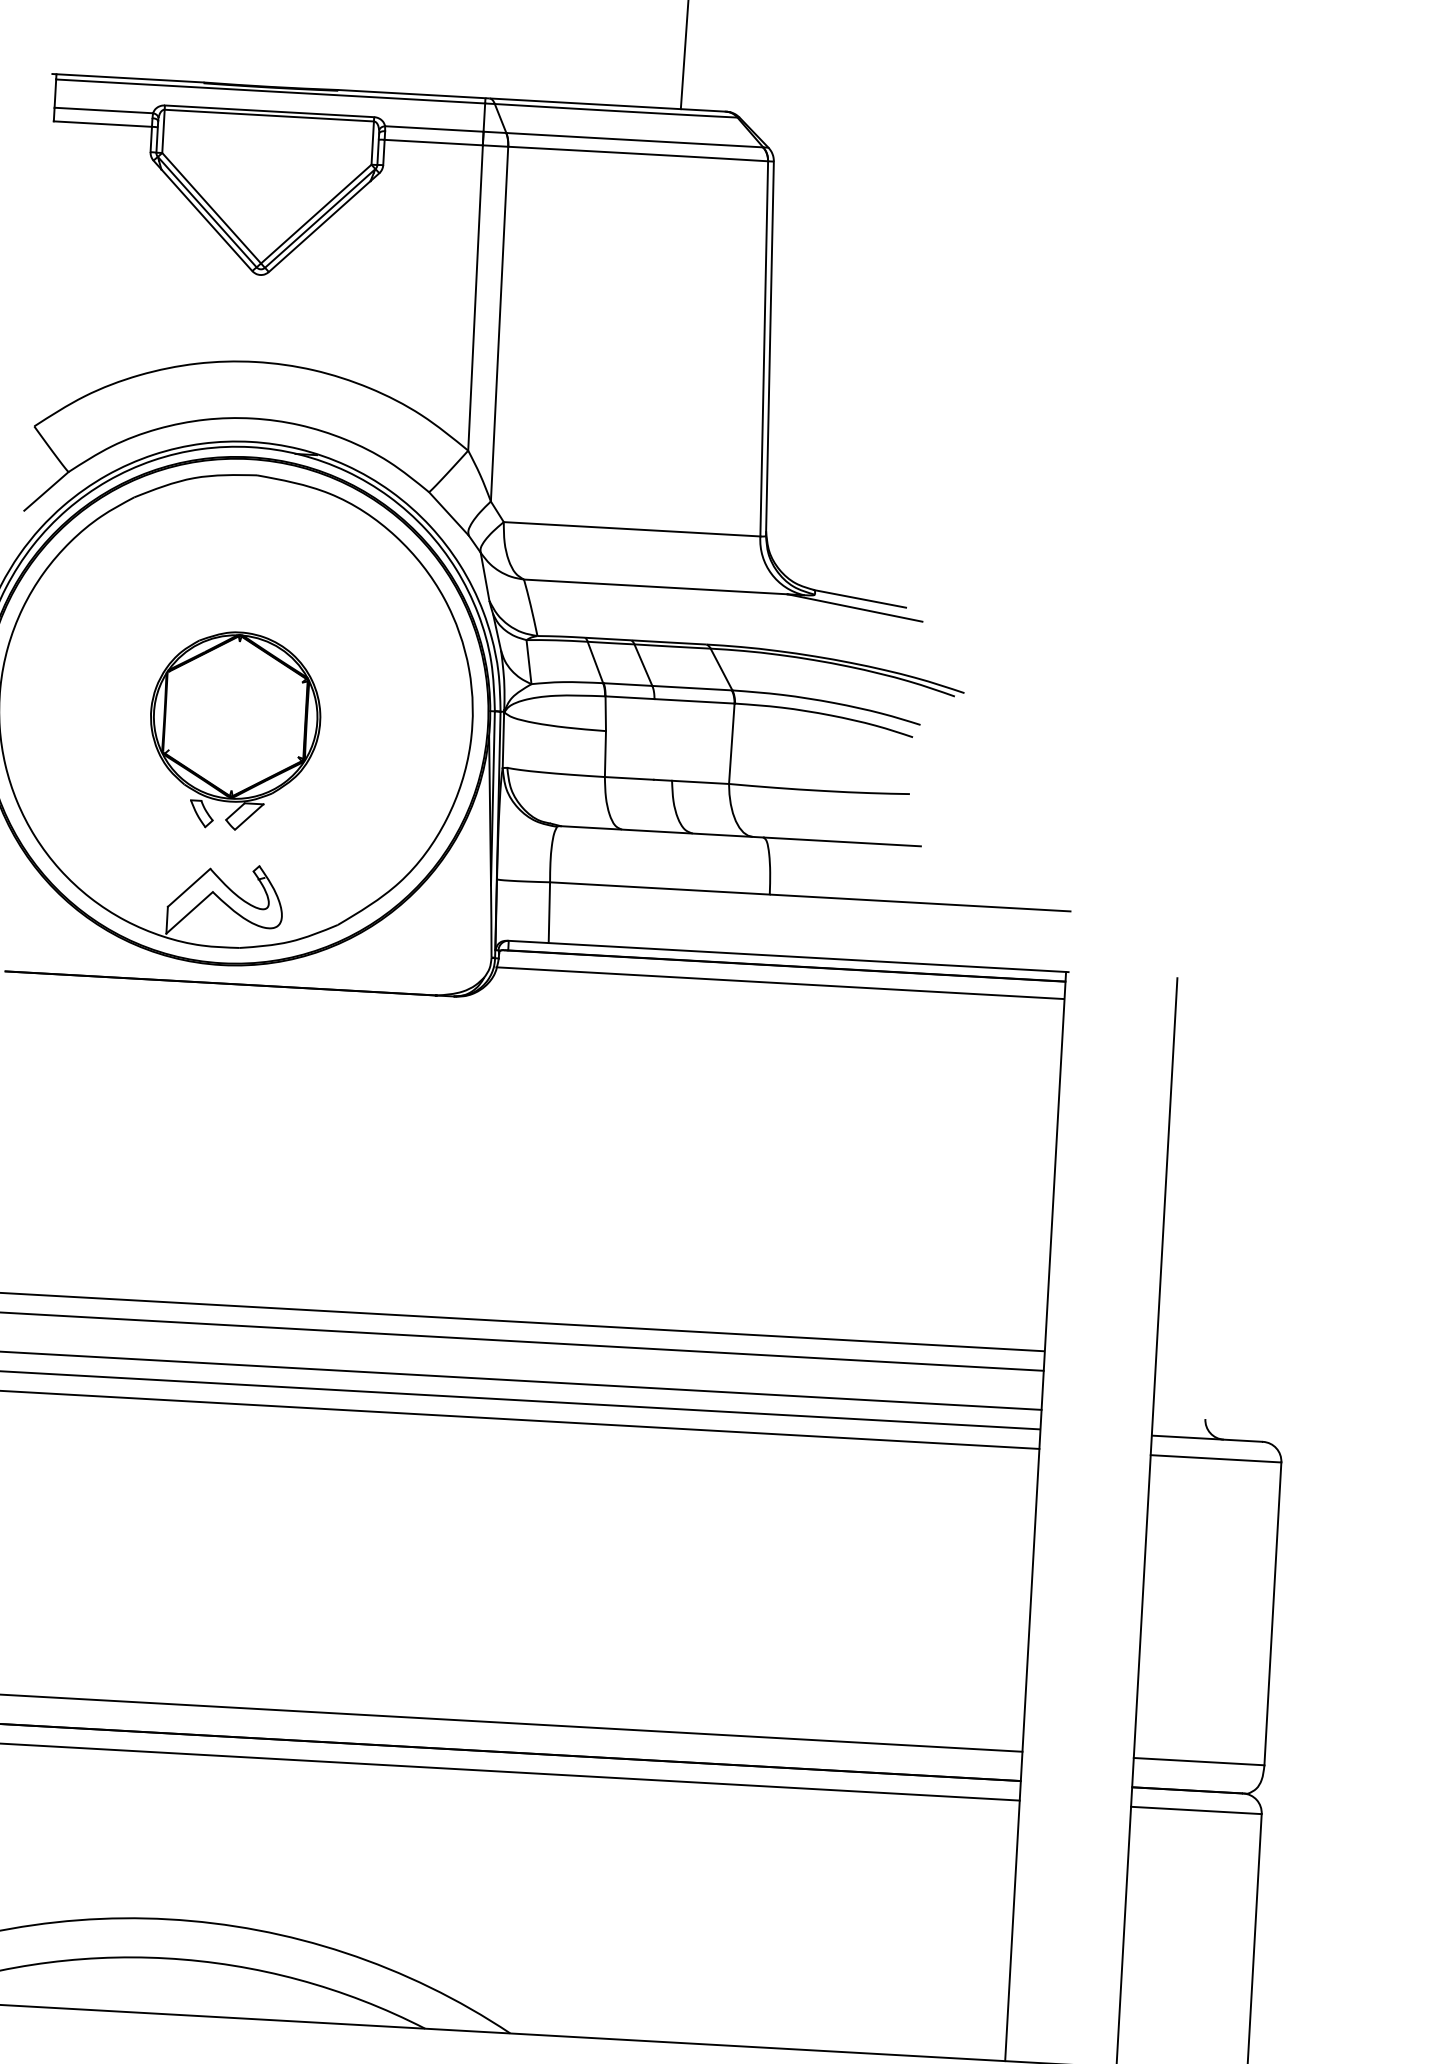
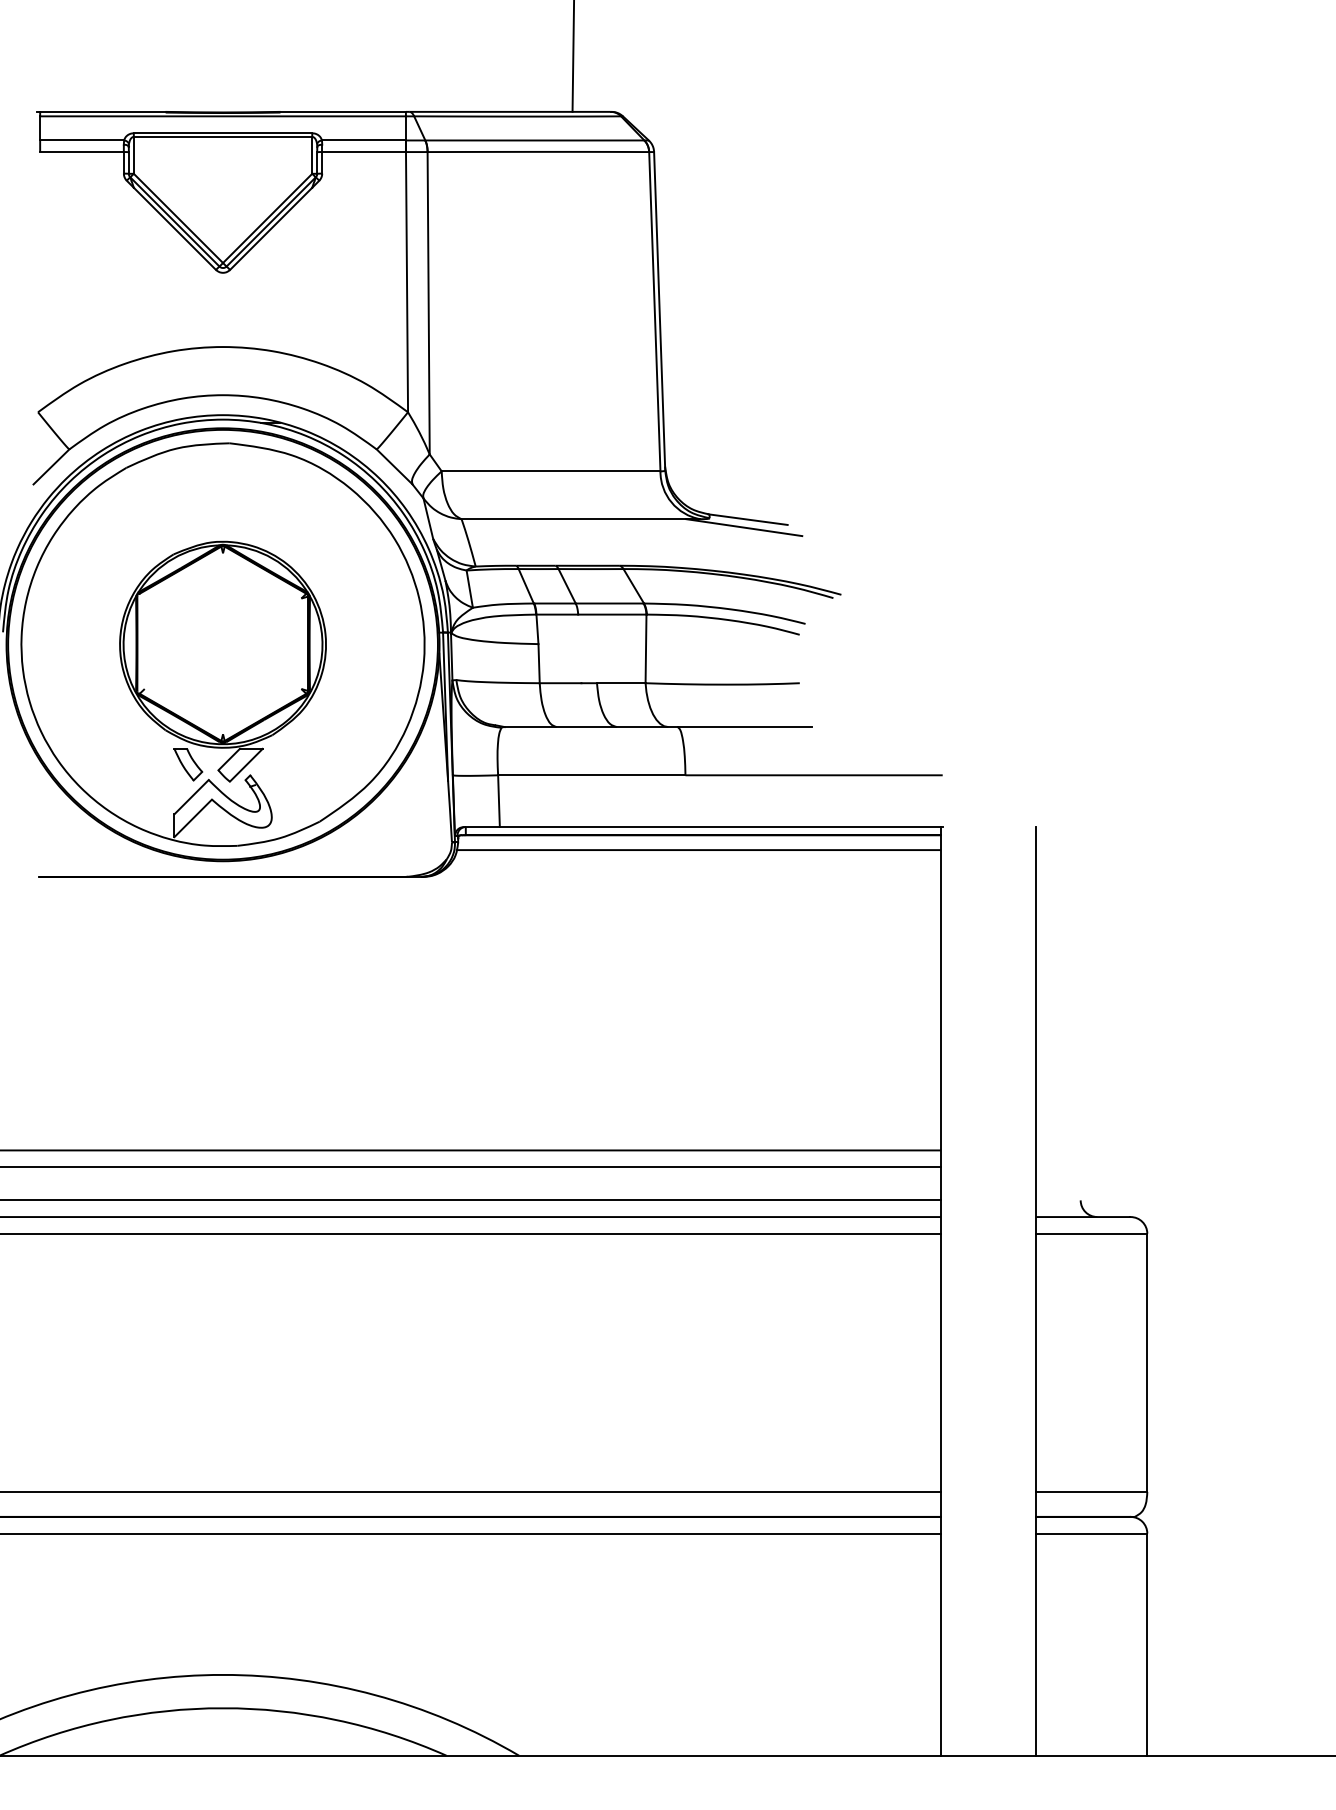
part: (234, 730) -> (222, 661), size x1.43

